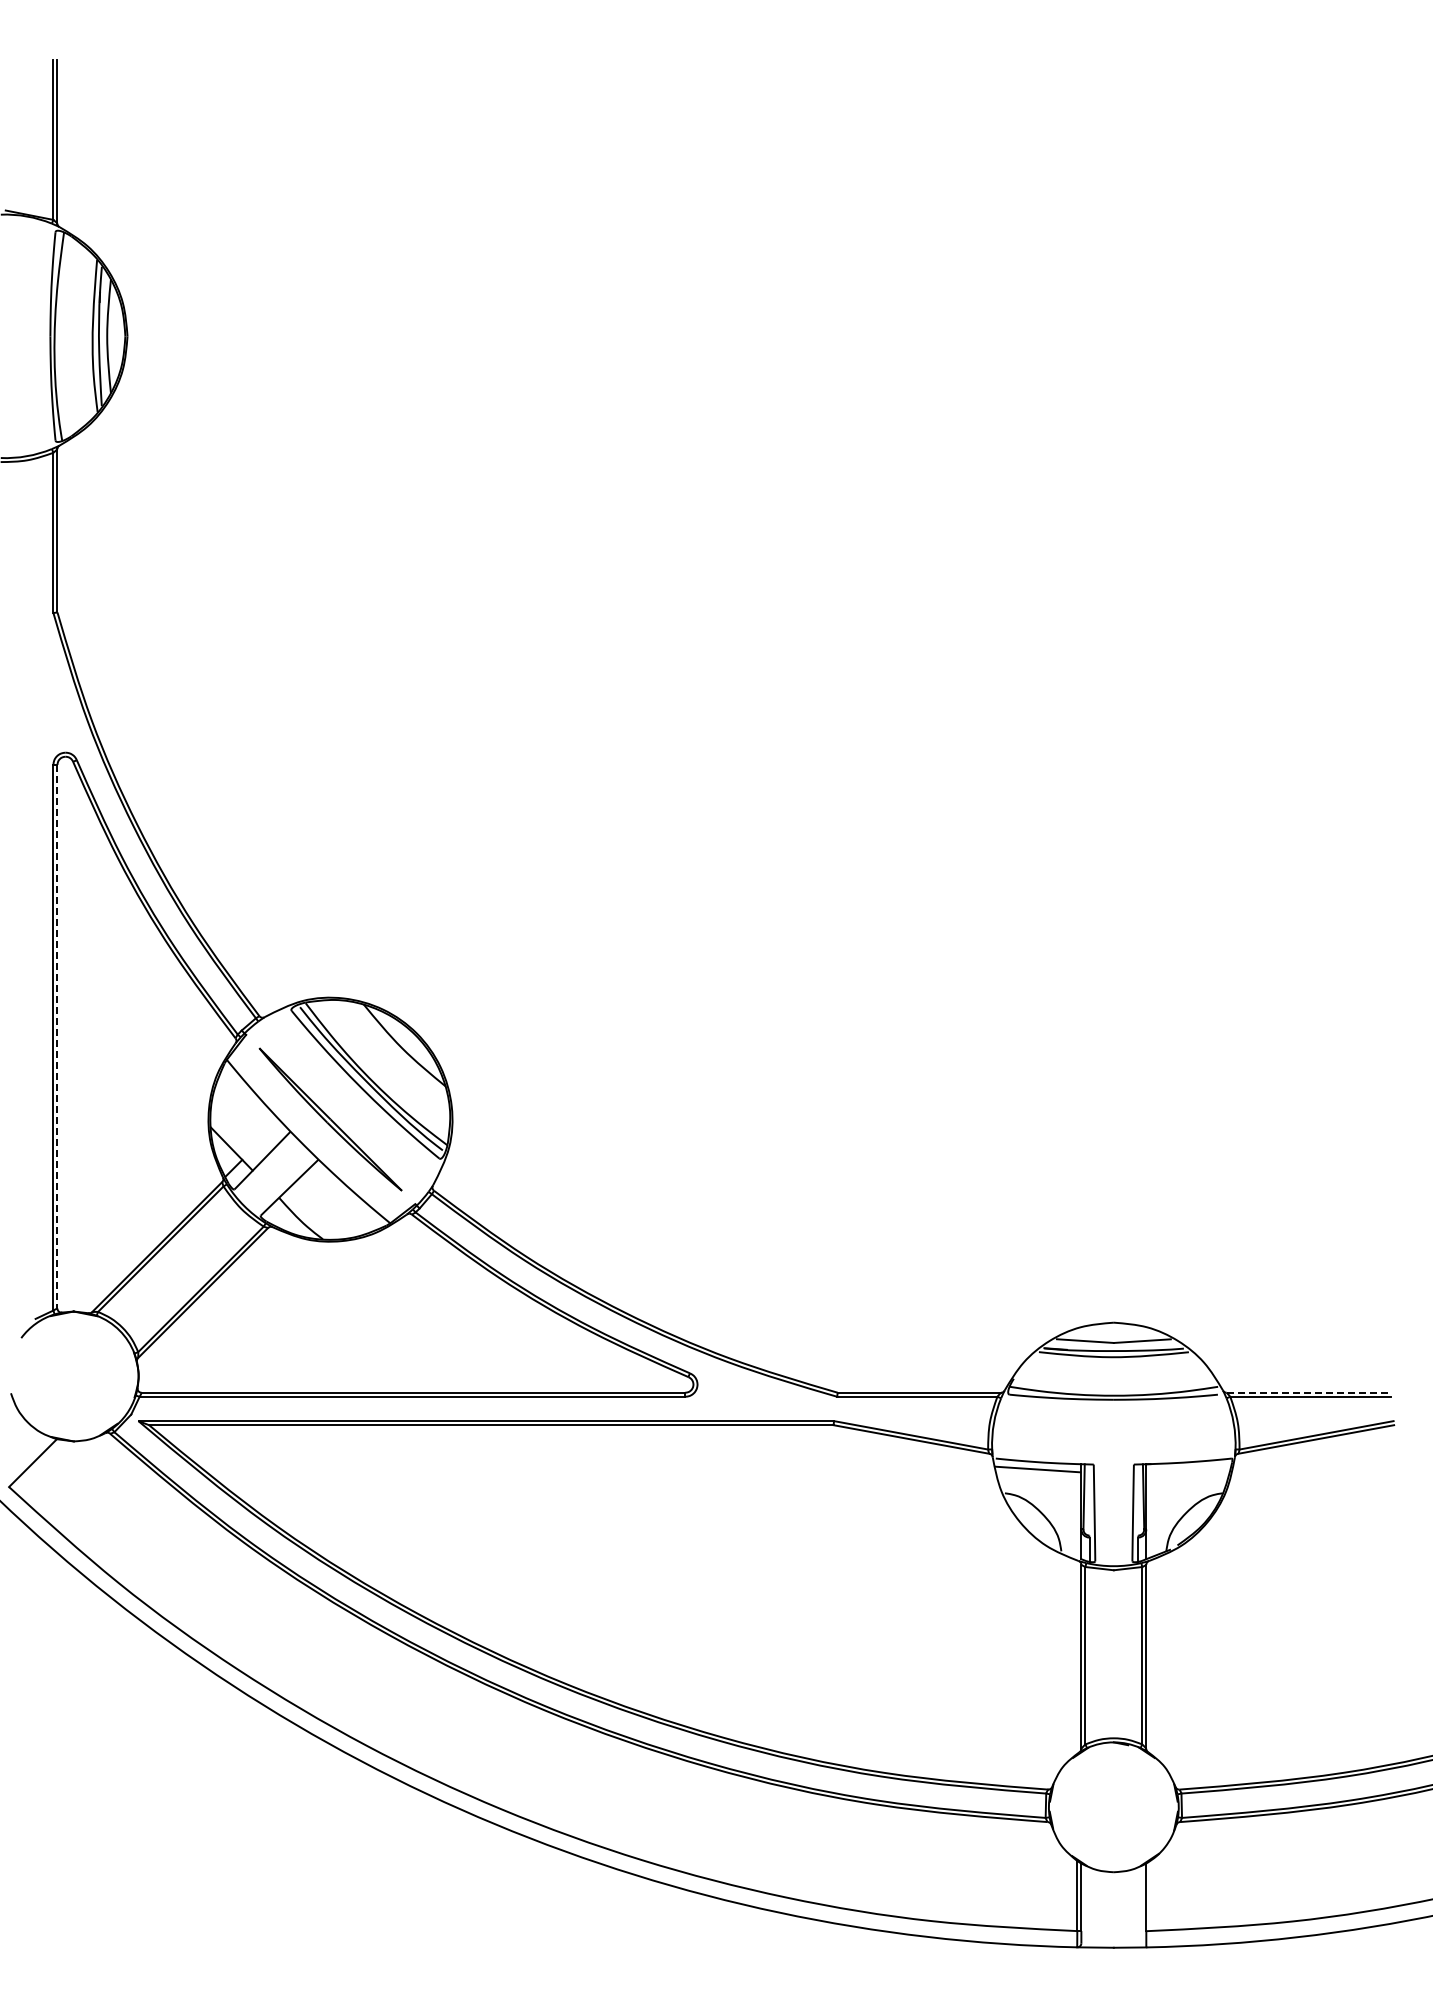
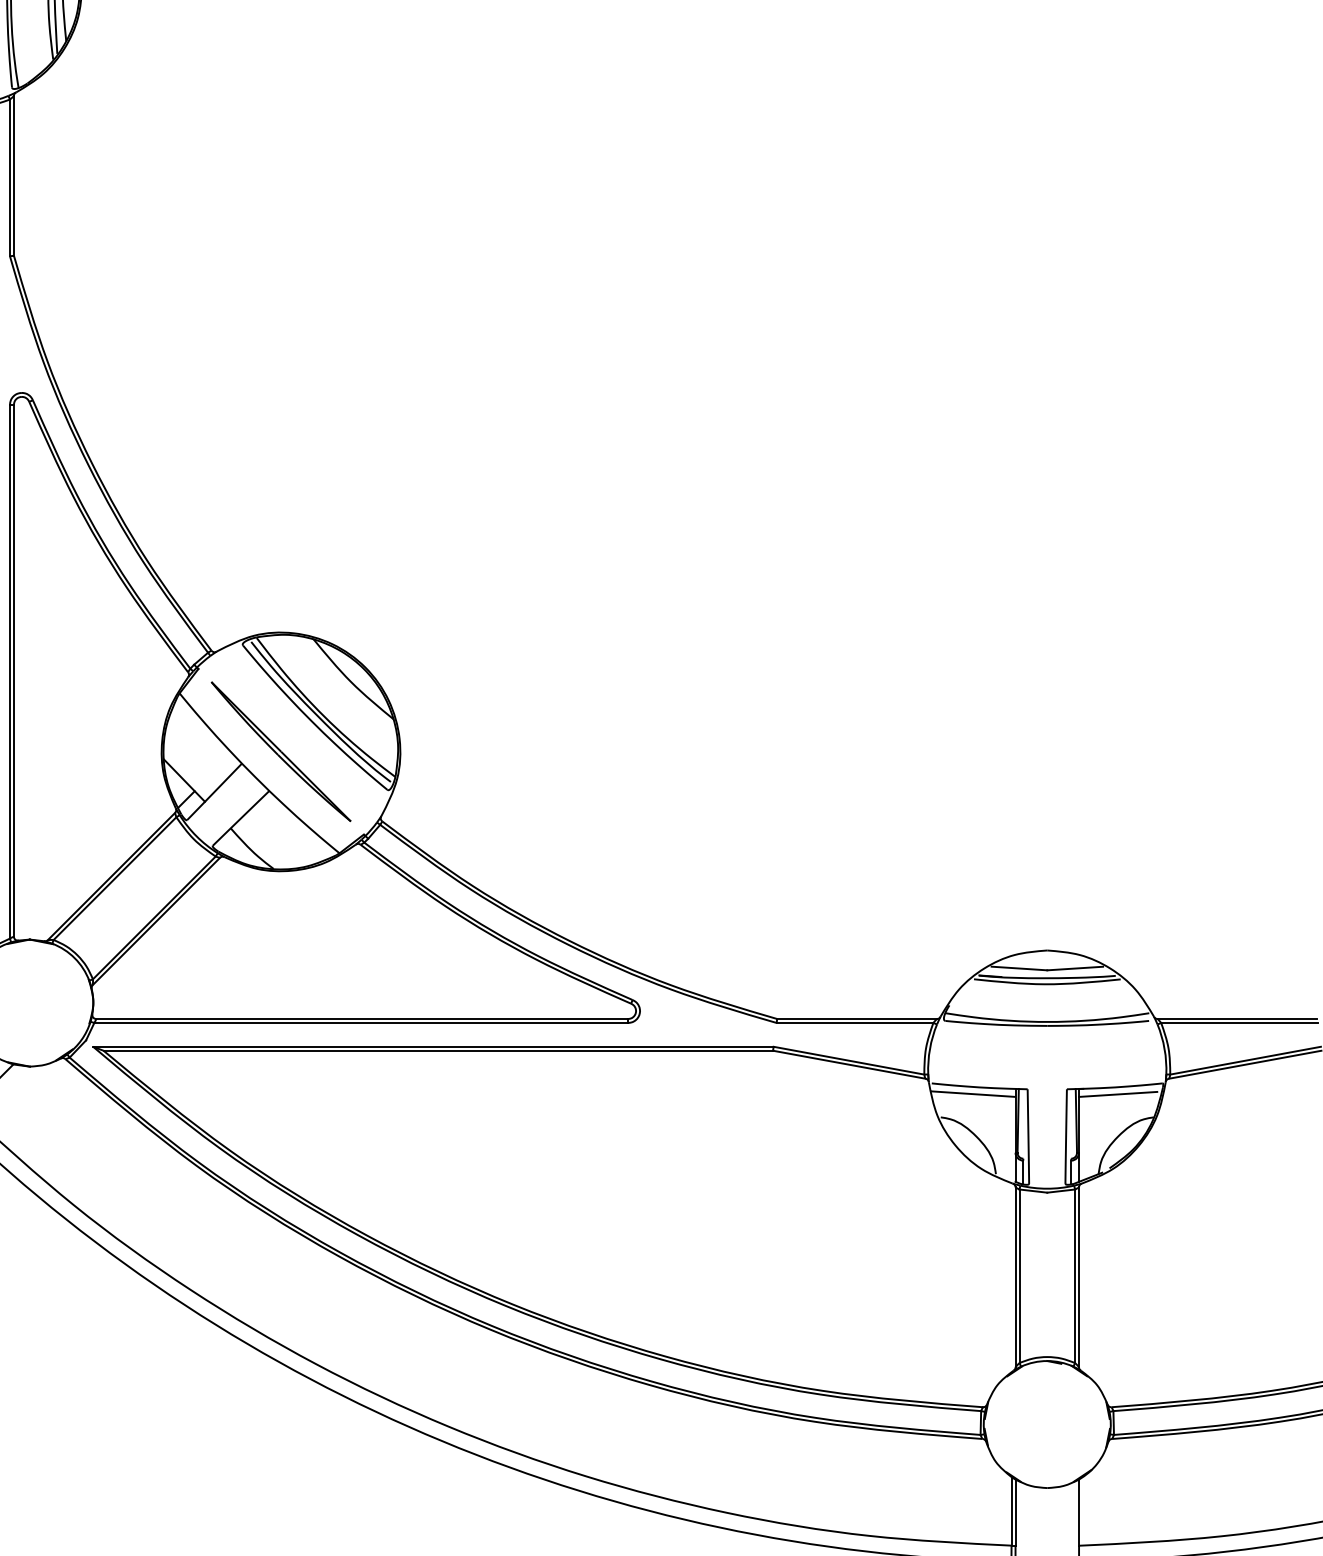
line: (57, 1036) -> (13, 670), dashed -> solid
line: (1308, 1392) -> (1237, 1018), dashed -> solid
line: (1186, 1469) -> (1118, 1094), added

